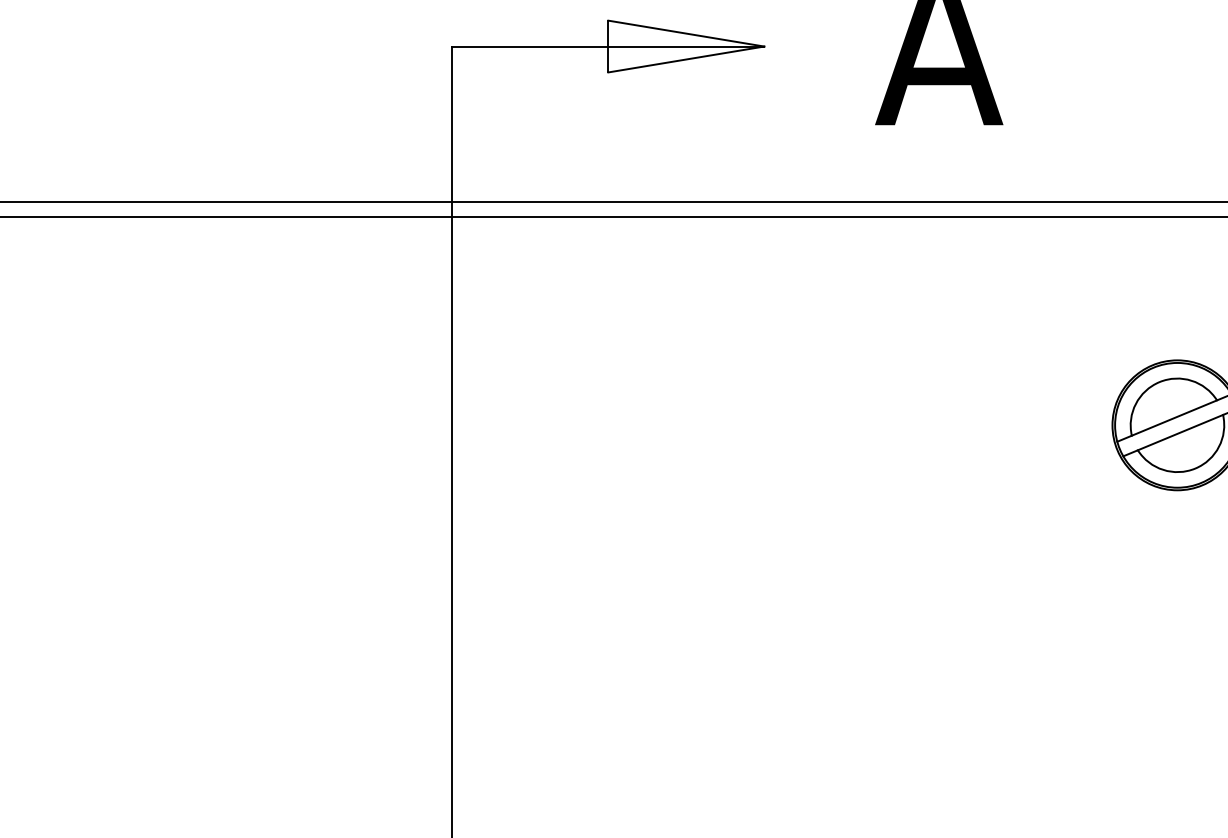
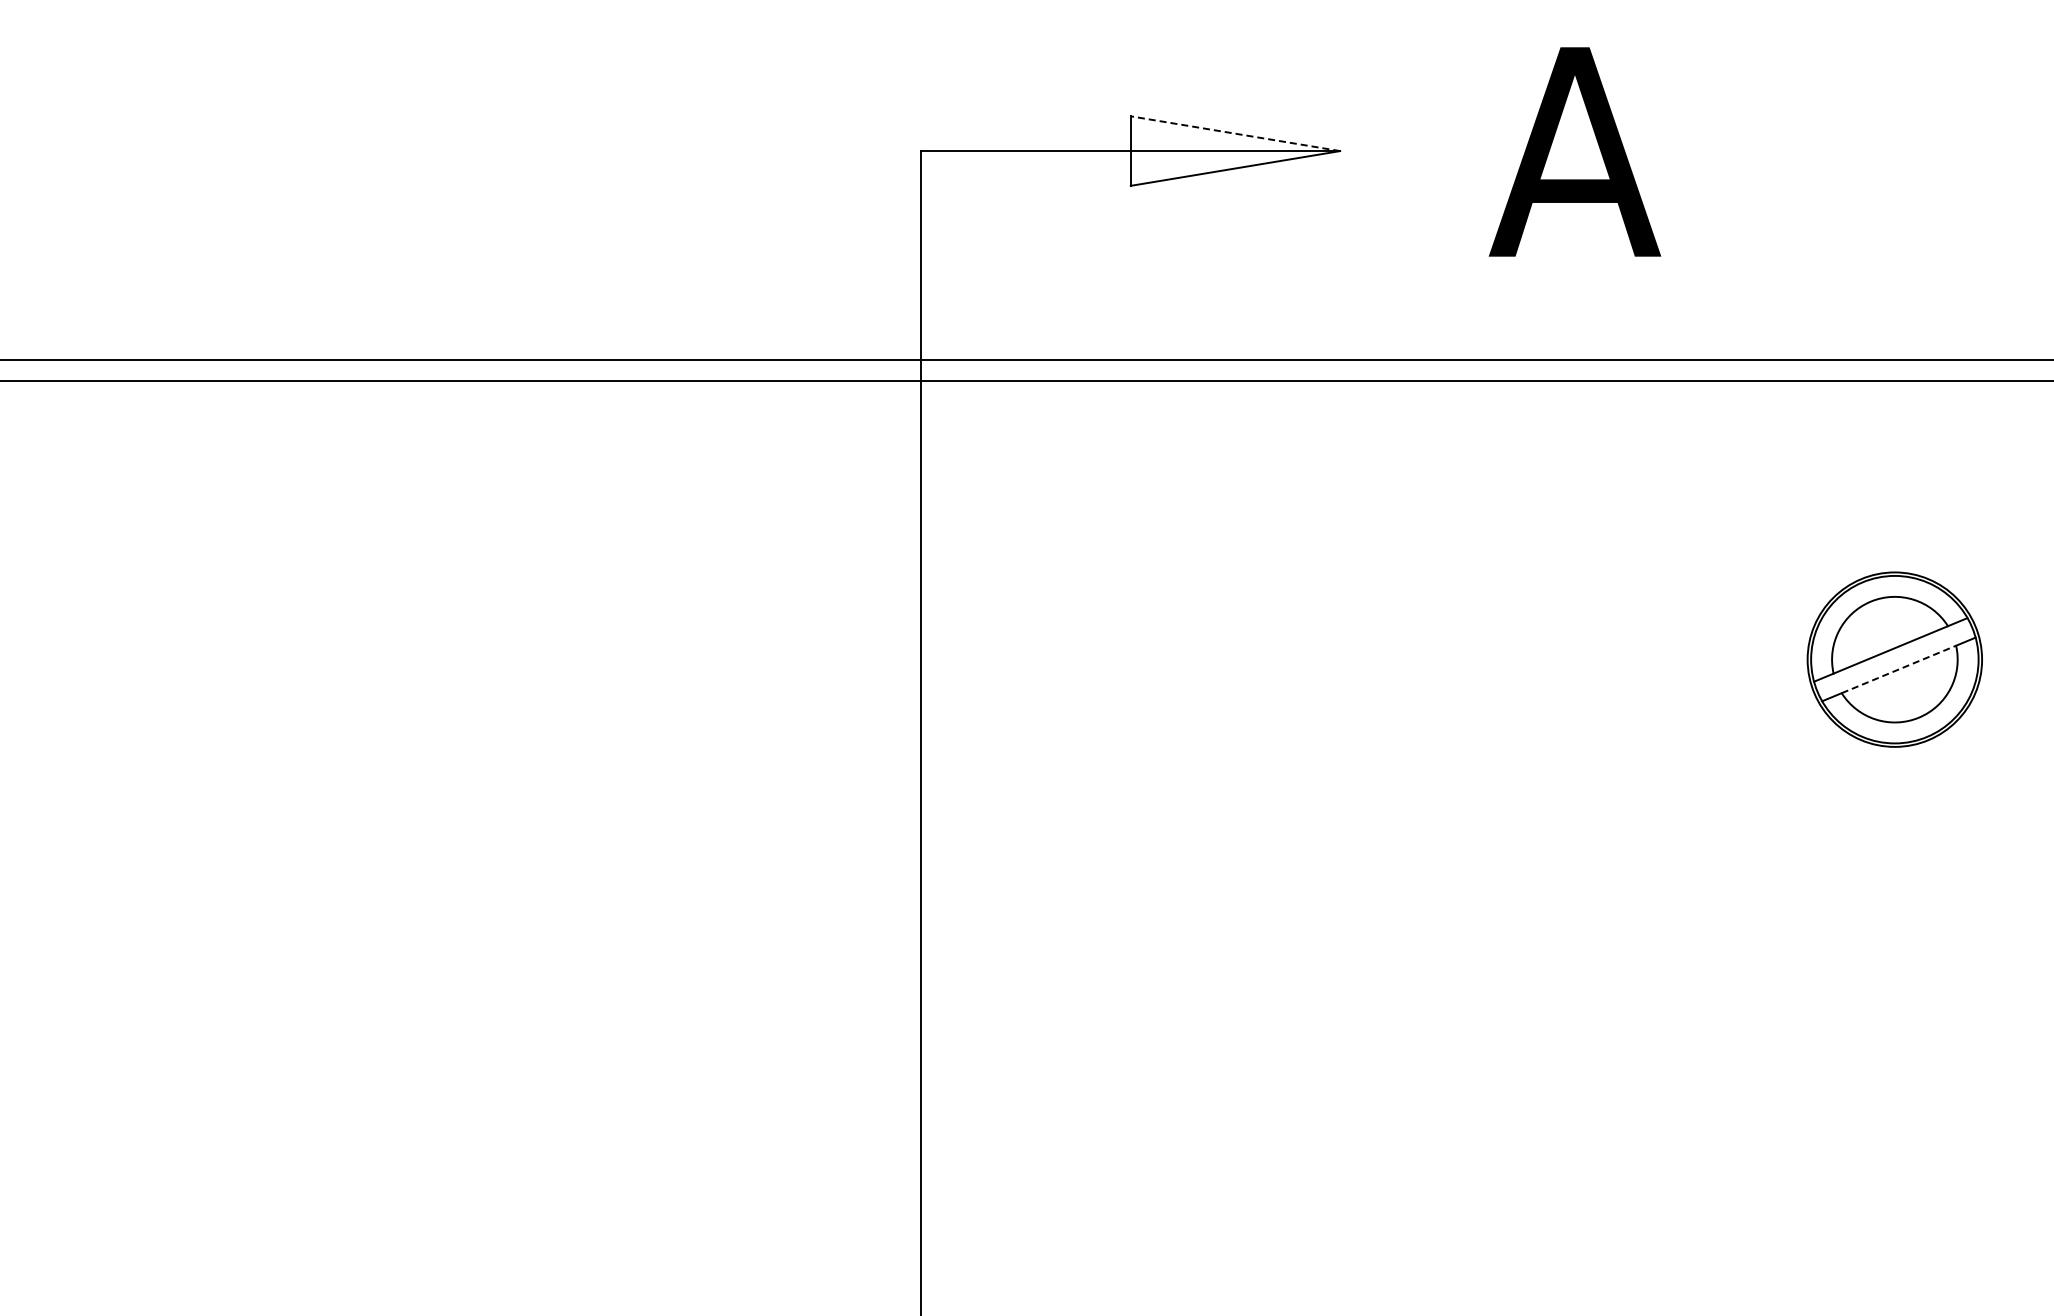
line: (685, 33) -> (1234, 133), solid -> dashed
line: (1180, 432) -> (1898, 669), solid -> dashed

